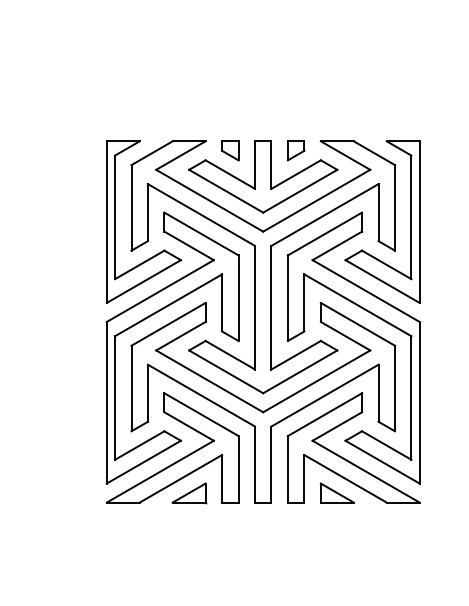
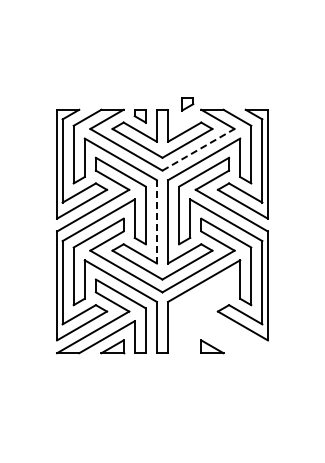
part: (295, 151) -> (187, 104), moved
line: (316, 200) -> (198, 149), solid -> dashed
line: (254, 307) -> (156, 221), solid -> dashed
part: (349, 459) -> (220, 324), removed

